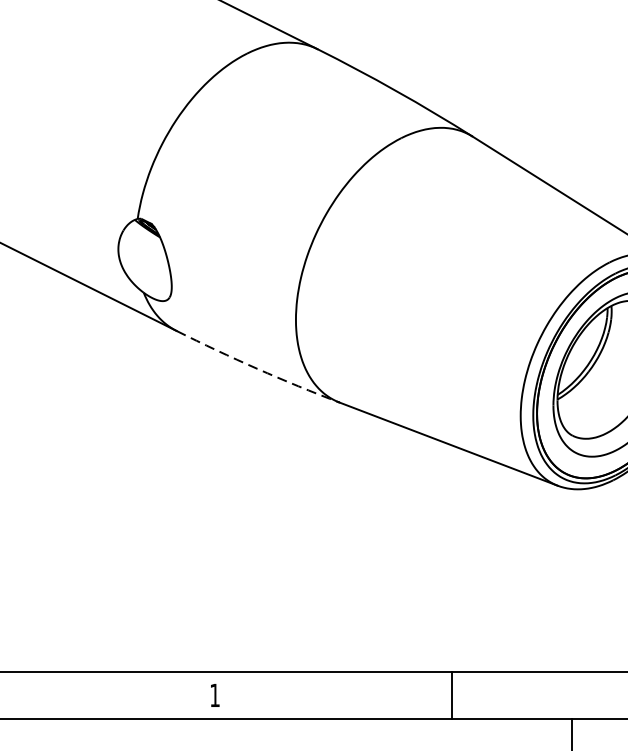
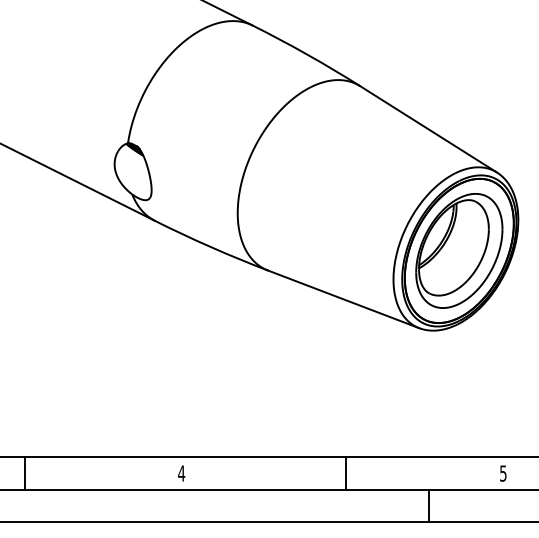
arc: (256, 369) -> (210, 247), dashed -> solid
text: (214, 695) -> (181, 473), 1 -> 4

